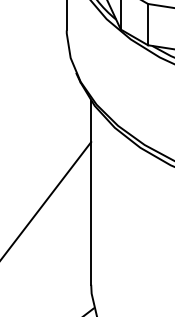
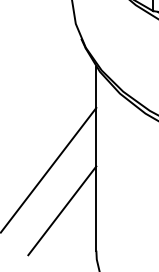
line: (57, 244) -> (62, 210), added

